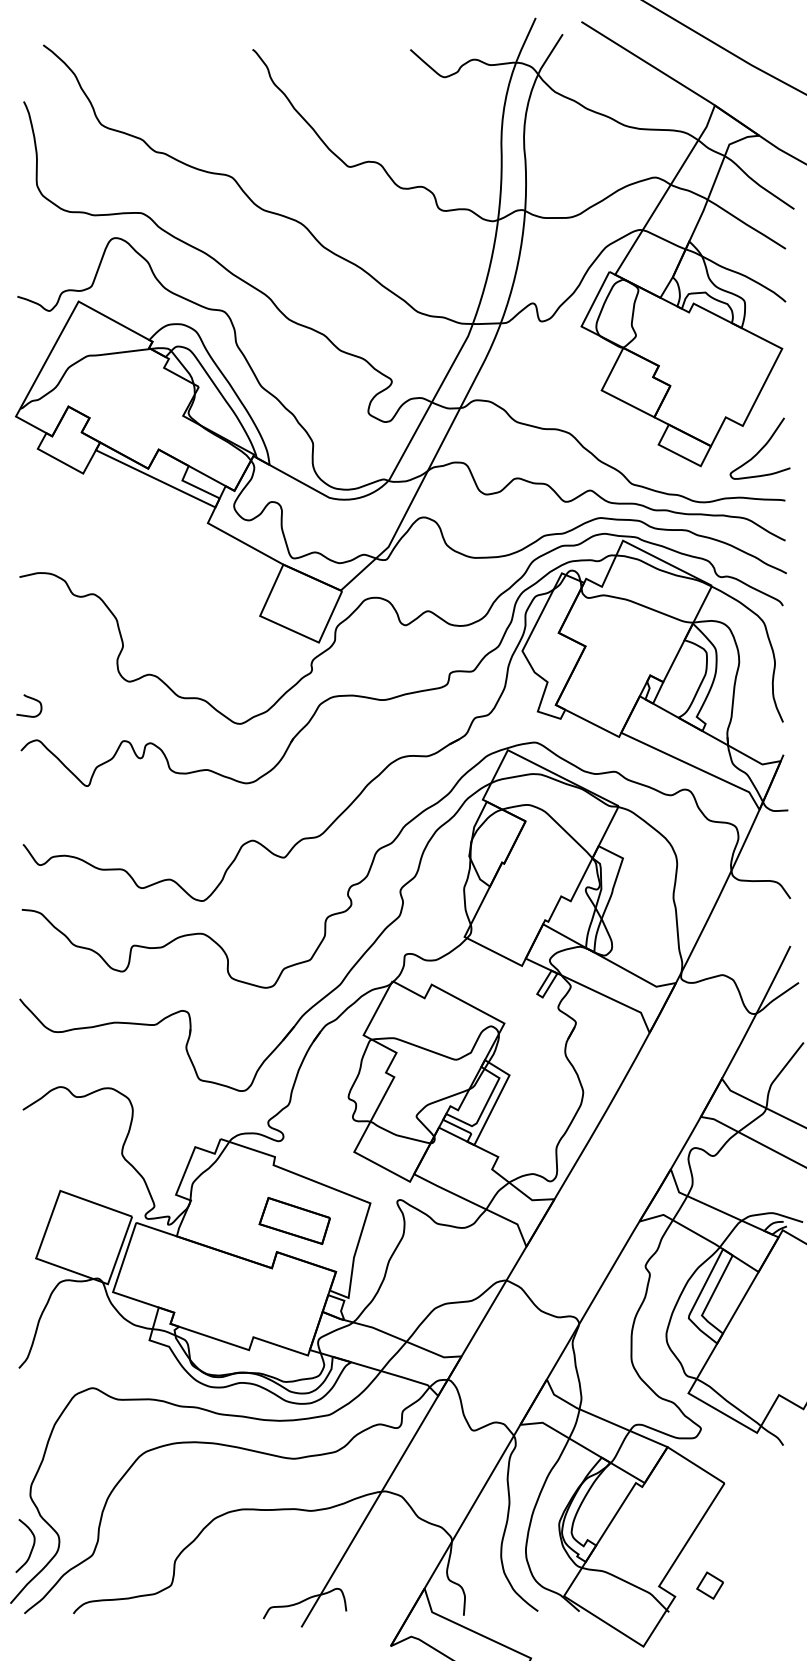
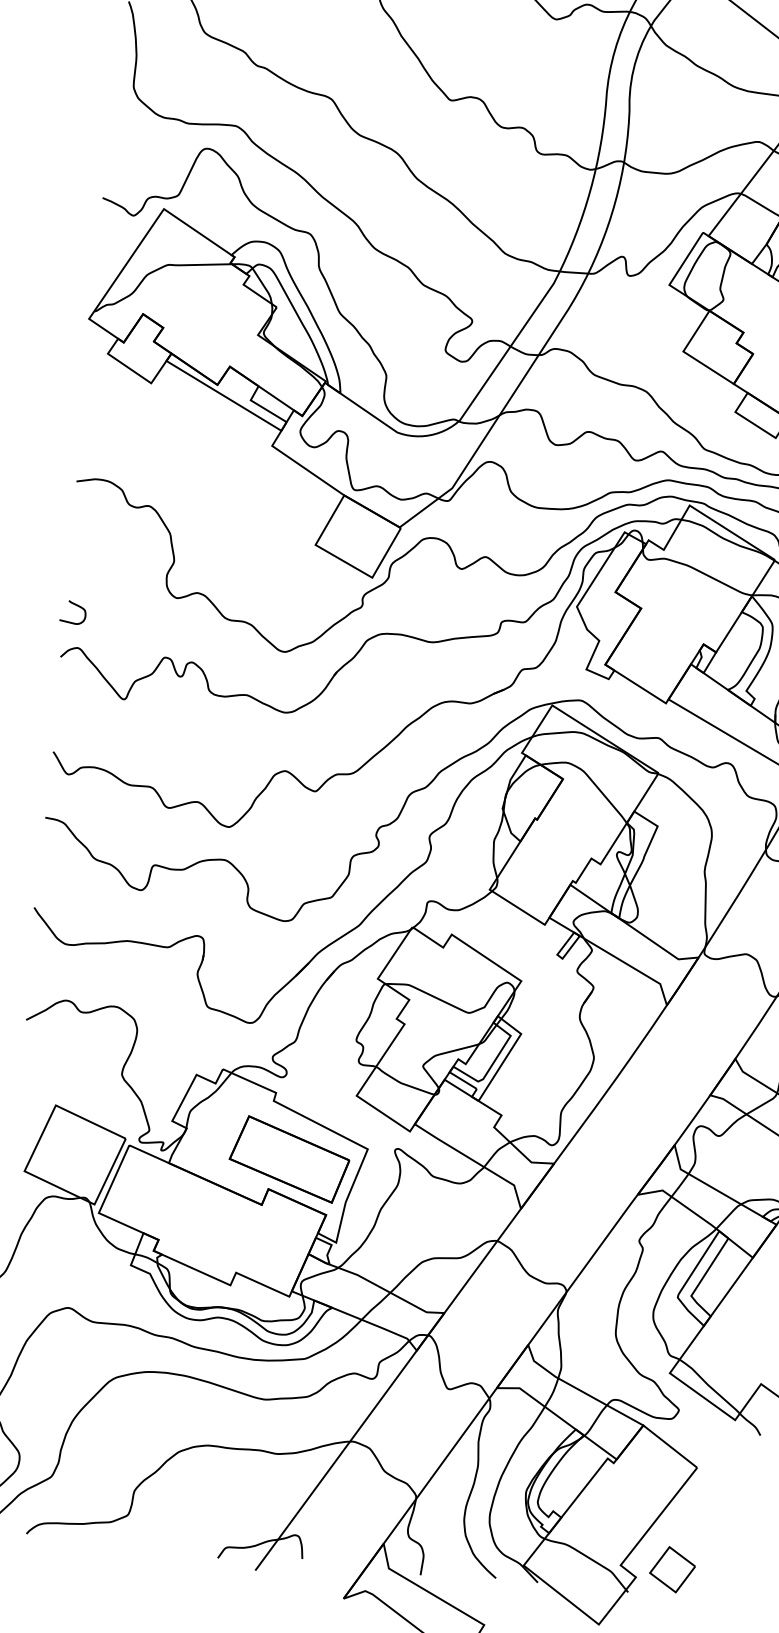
part: (294, 1220) -> (289, 1158), size x1.67
part: (709, 1585) -> (671, 1569), size x1.67

